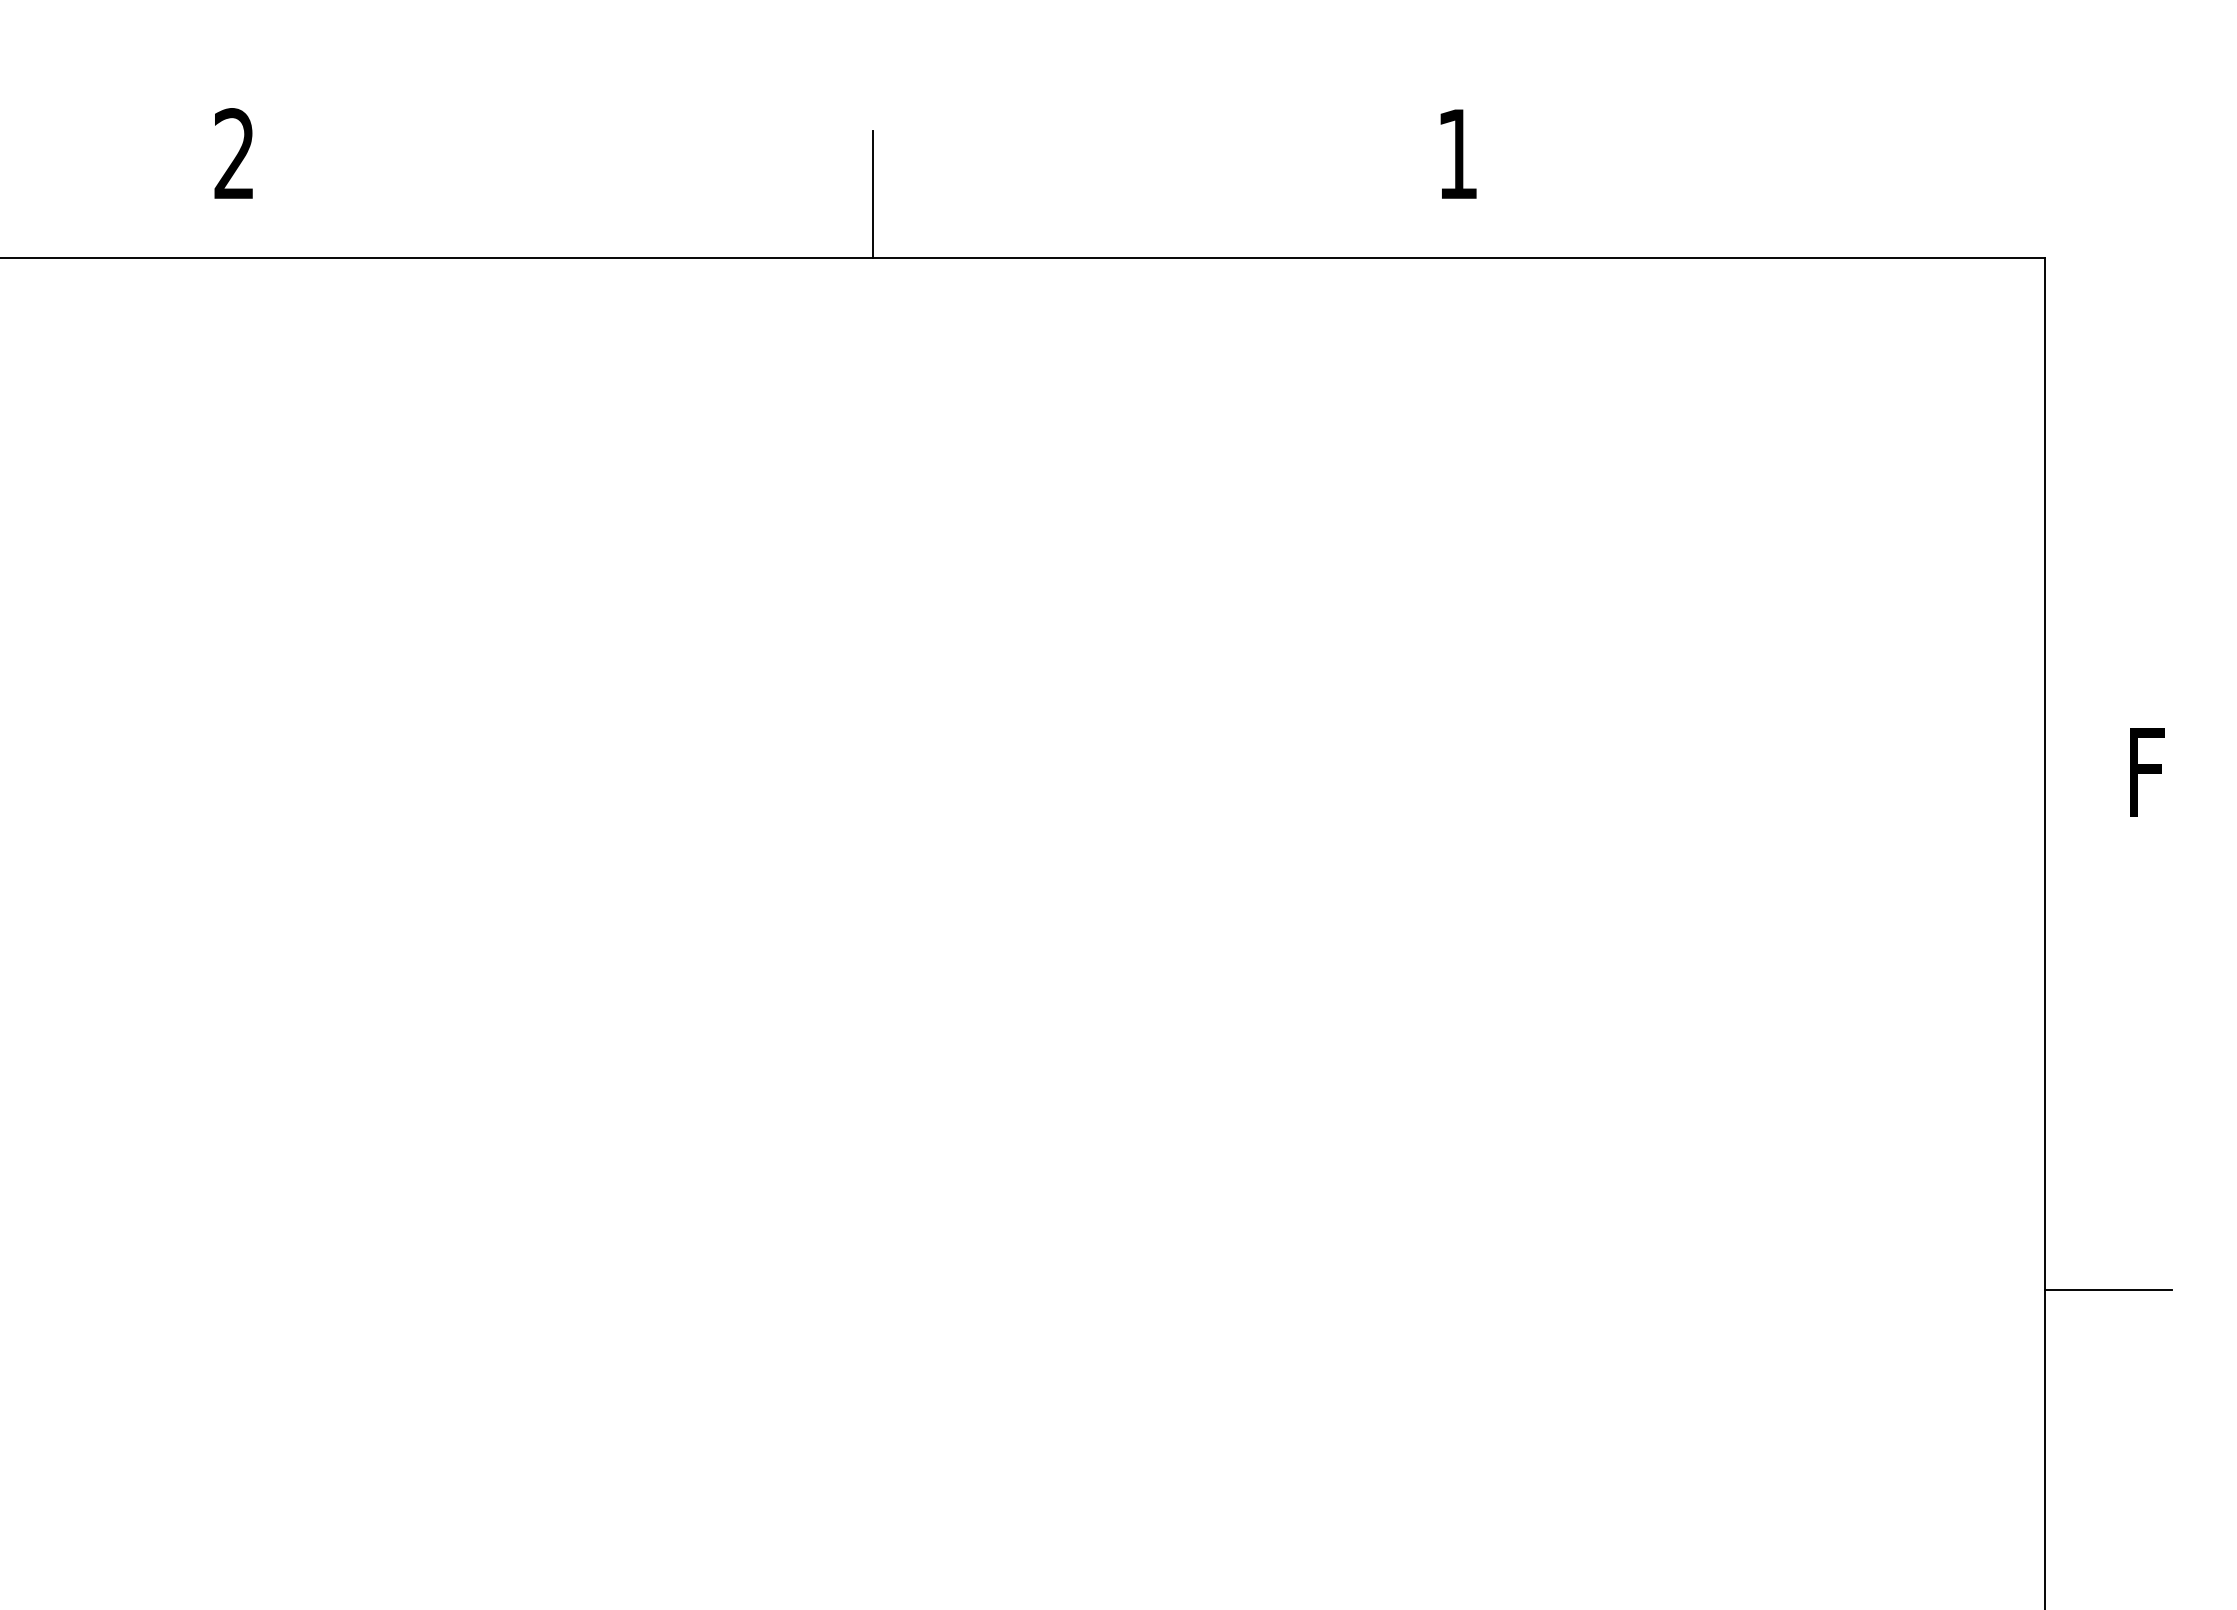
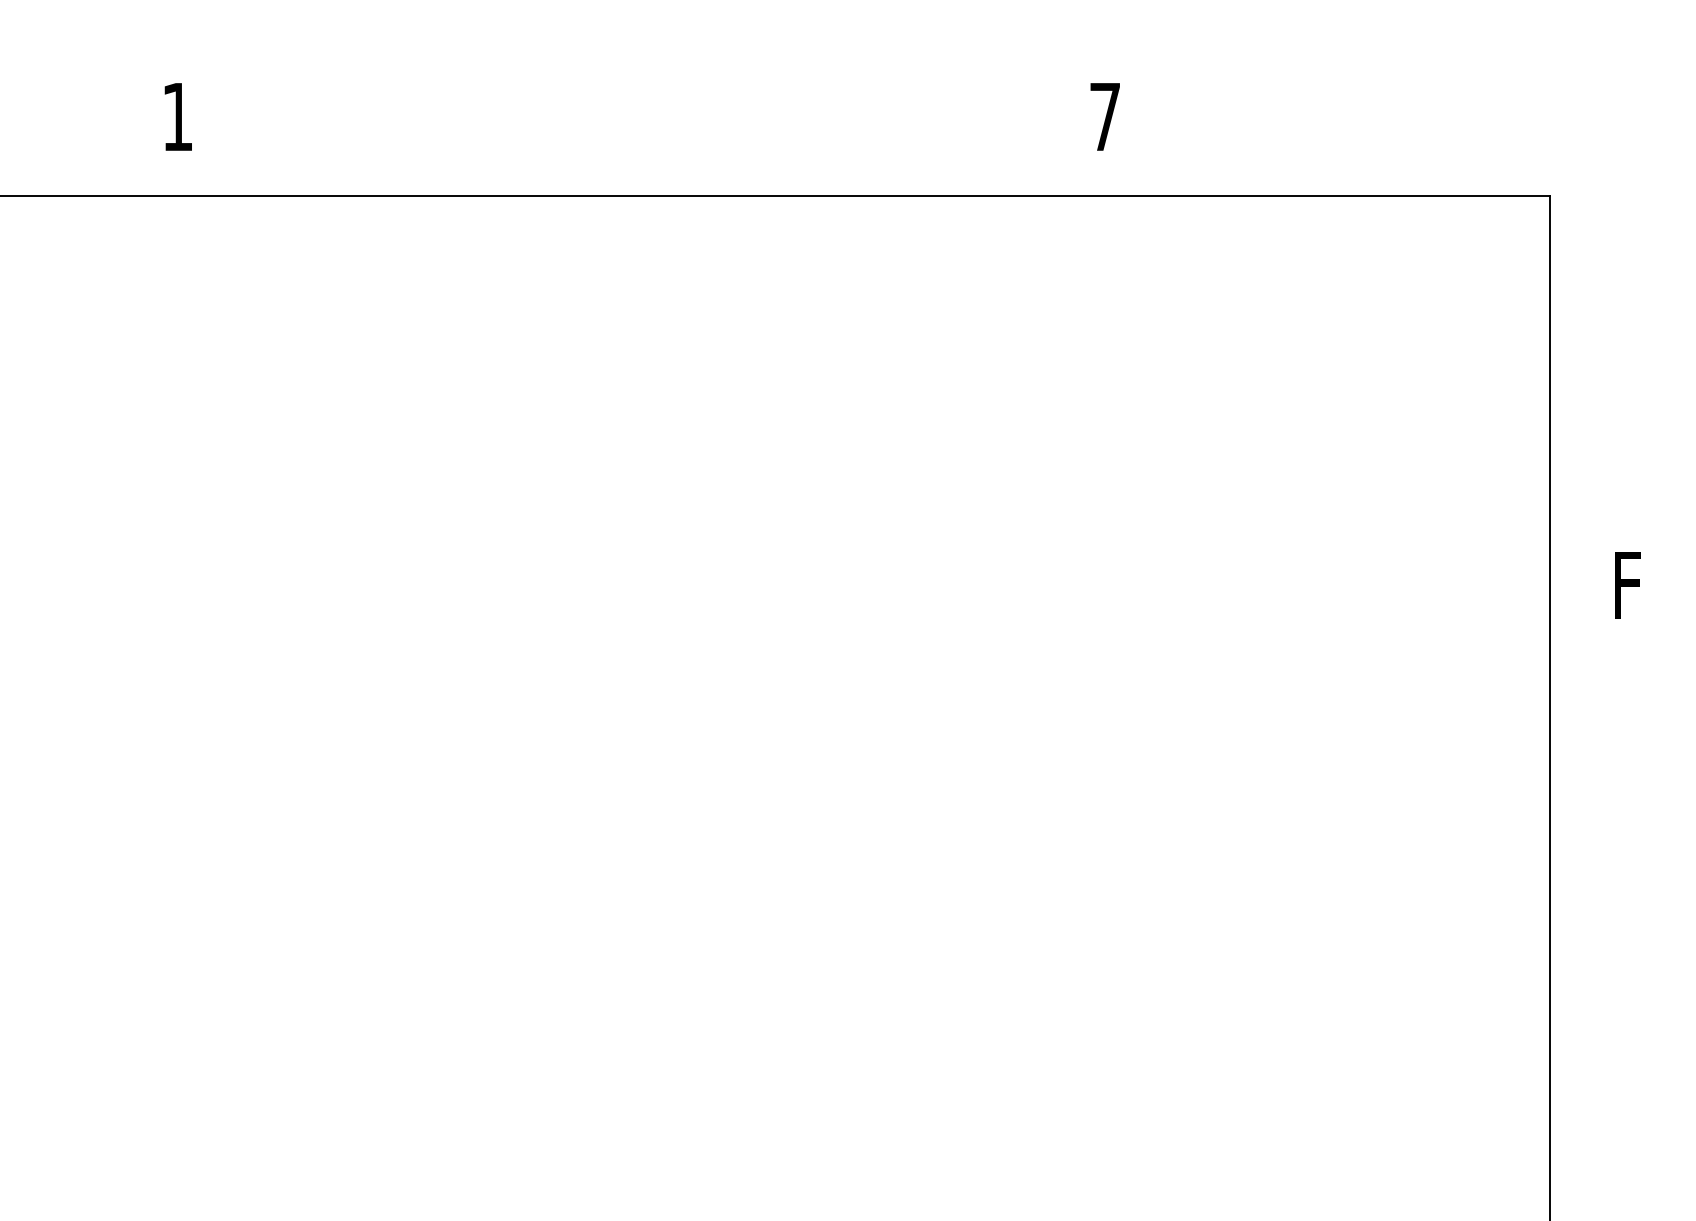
text: (233, 153) -> (176, 116), 2 -> 1
text: (1457, 153) -> (1105, 116), 1 -> 7
line: (872, 194) -> (661, 147), removed
line: (2108, 1290) -> (1598, 978), removed

